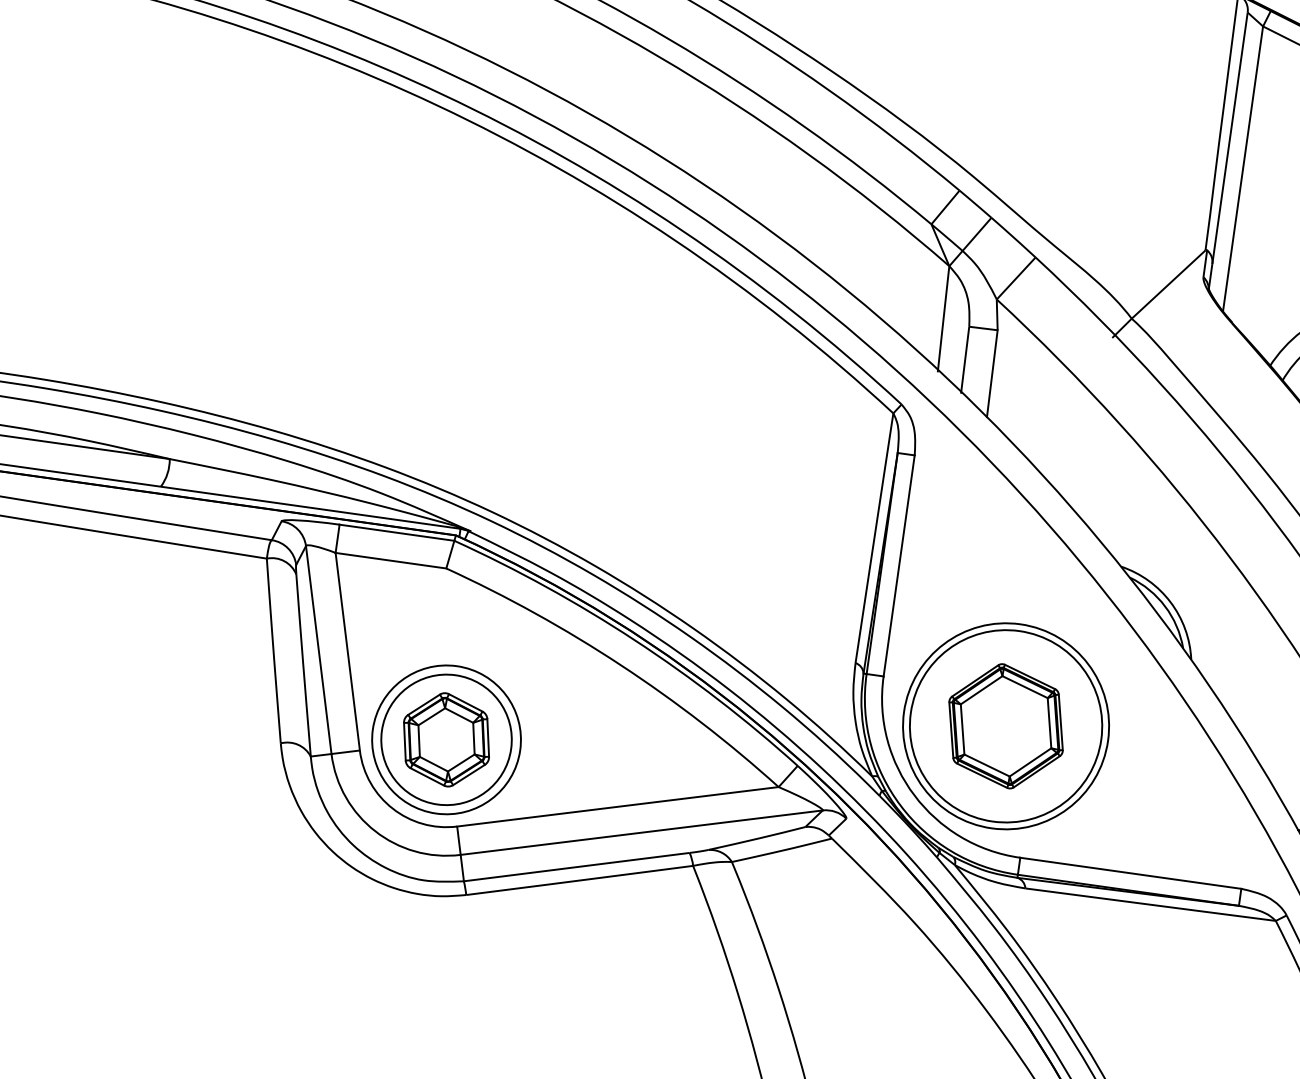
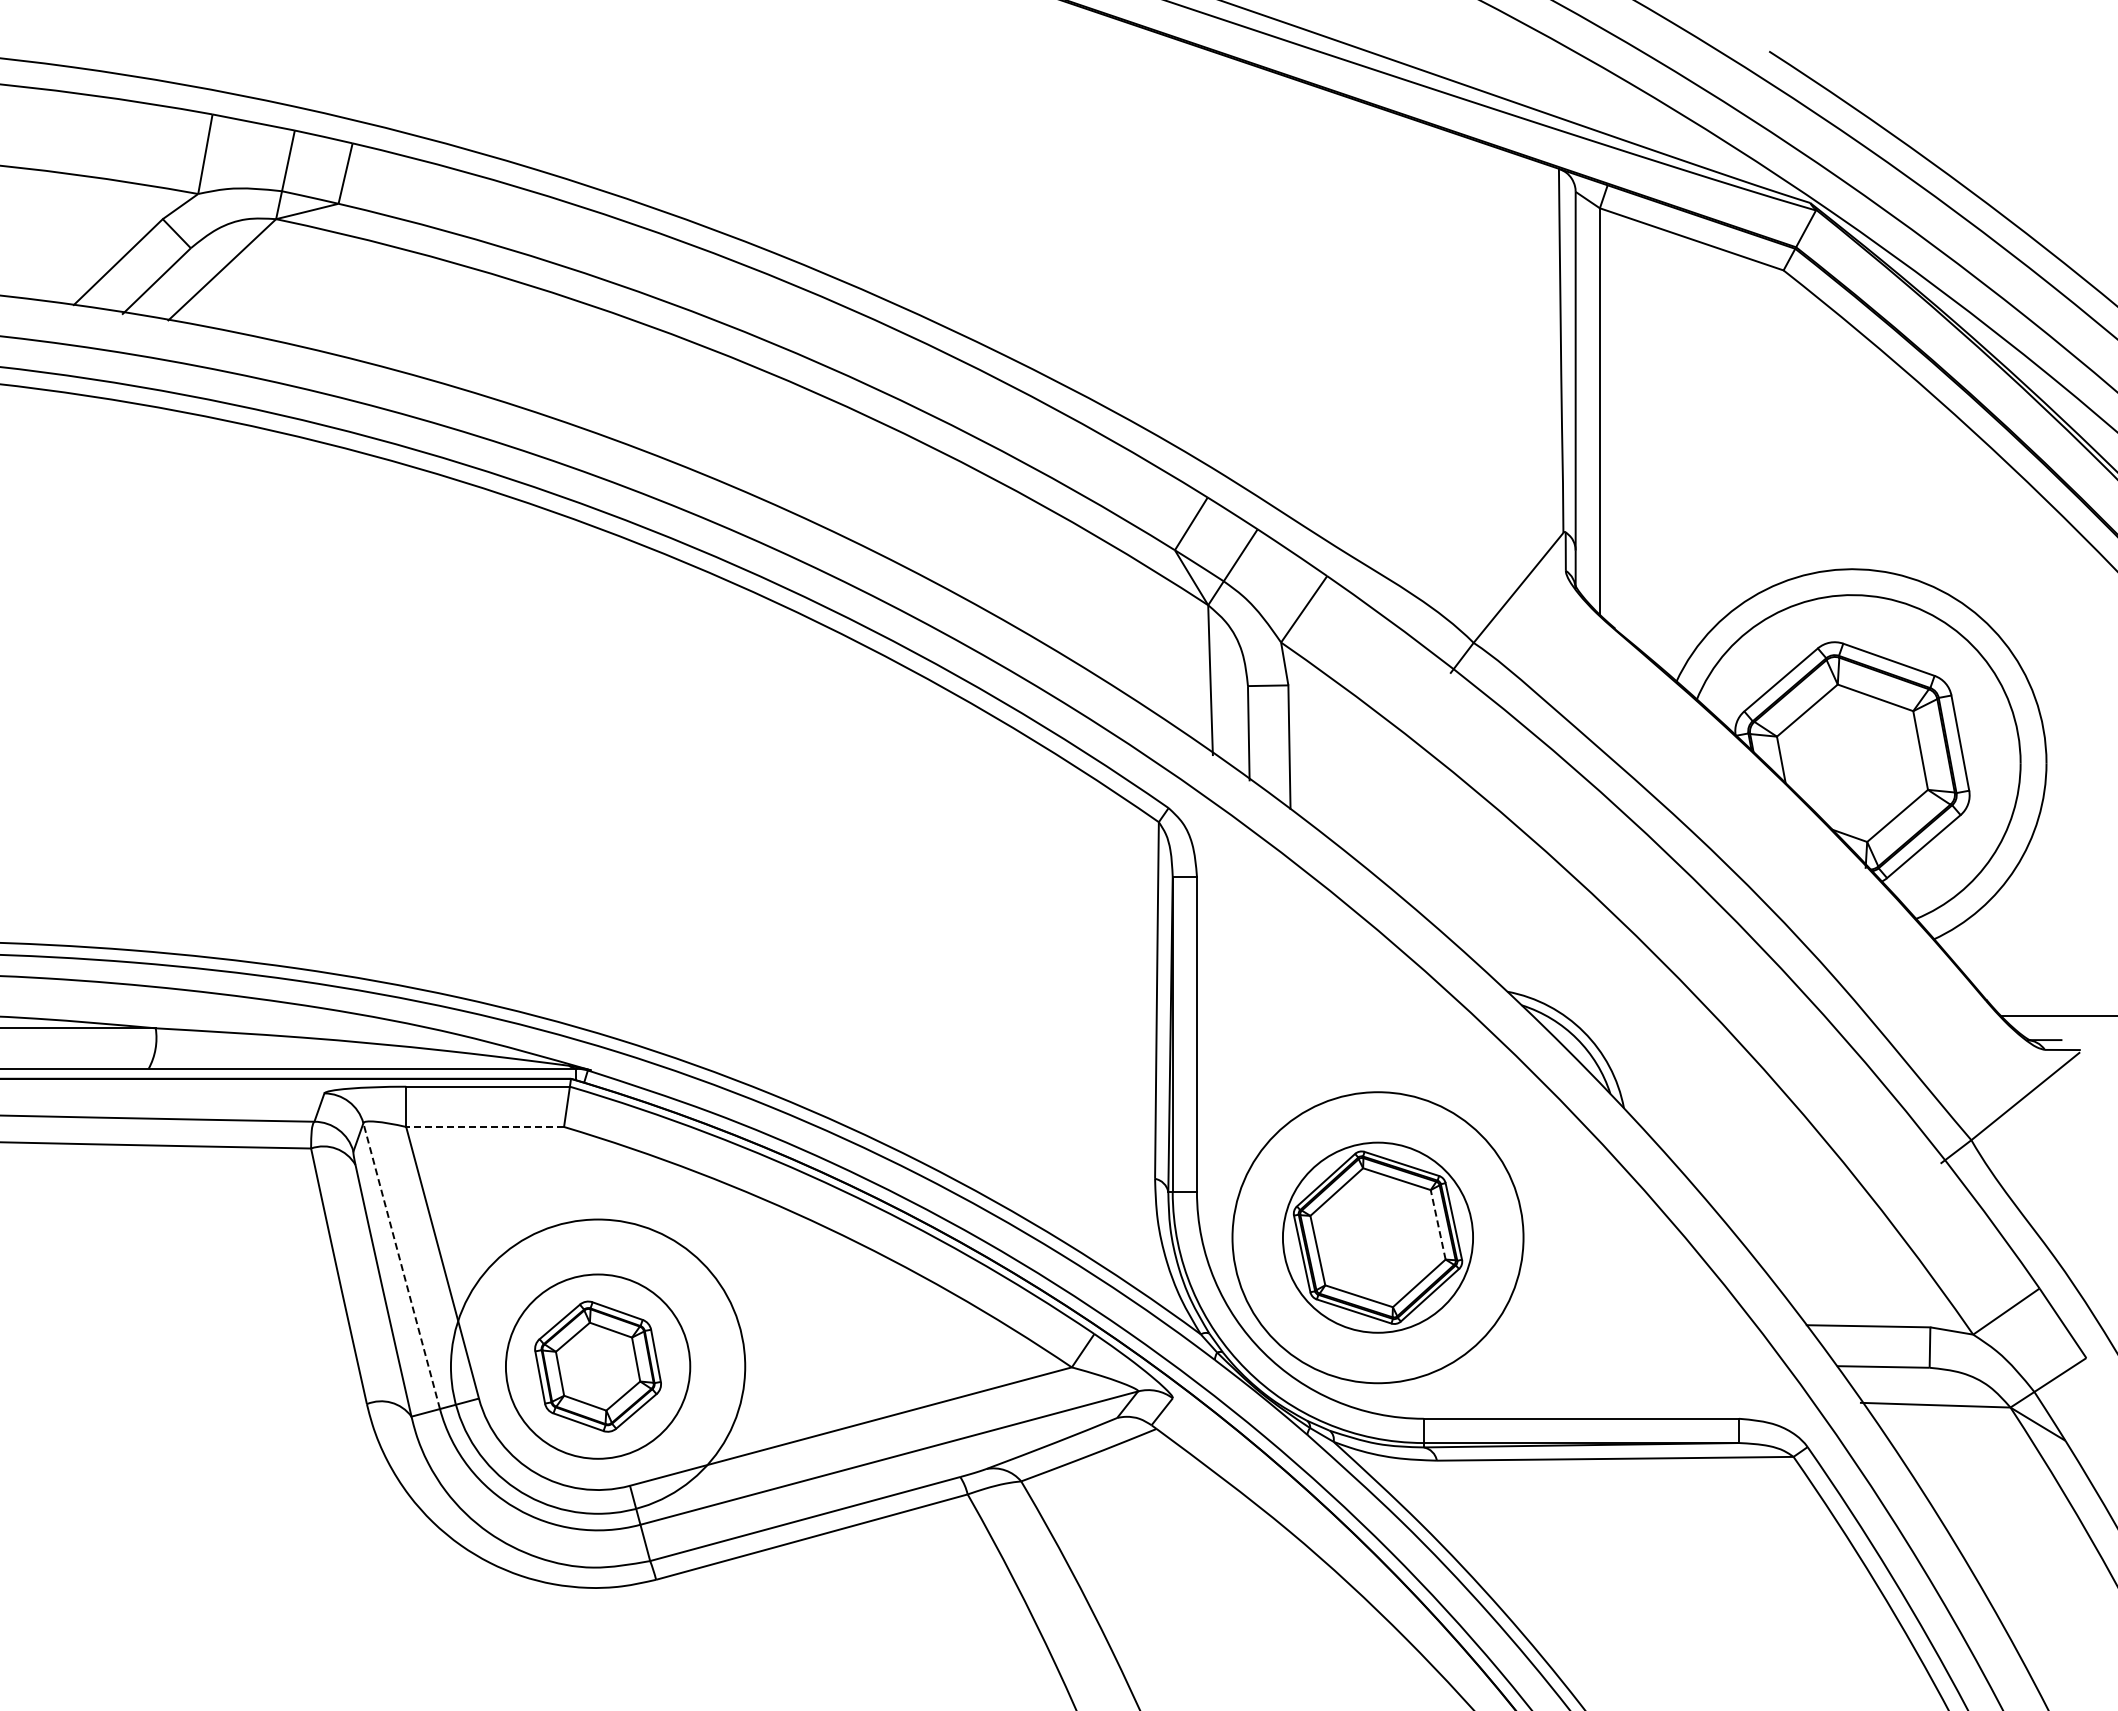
line: (391, 560) -> (485, 1126), solid -> dashed
line: (318, 650) -> (401, 1266), solid -> dashed
line: (1049, 723) -> (1438, 1224), solid -> dashed
circle: (1005, 726) -> (1377, 1237), size x0.7
circle: (446, 739) -> (598, 1366), size x1.4

